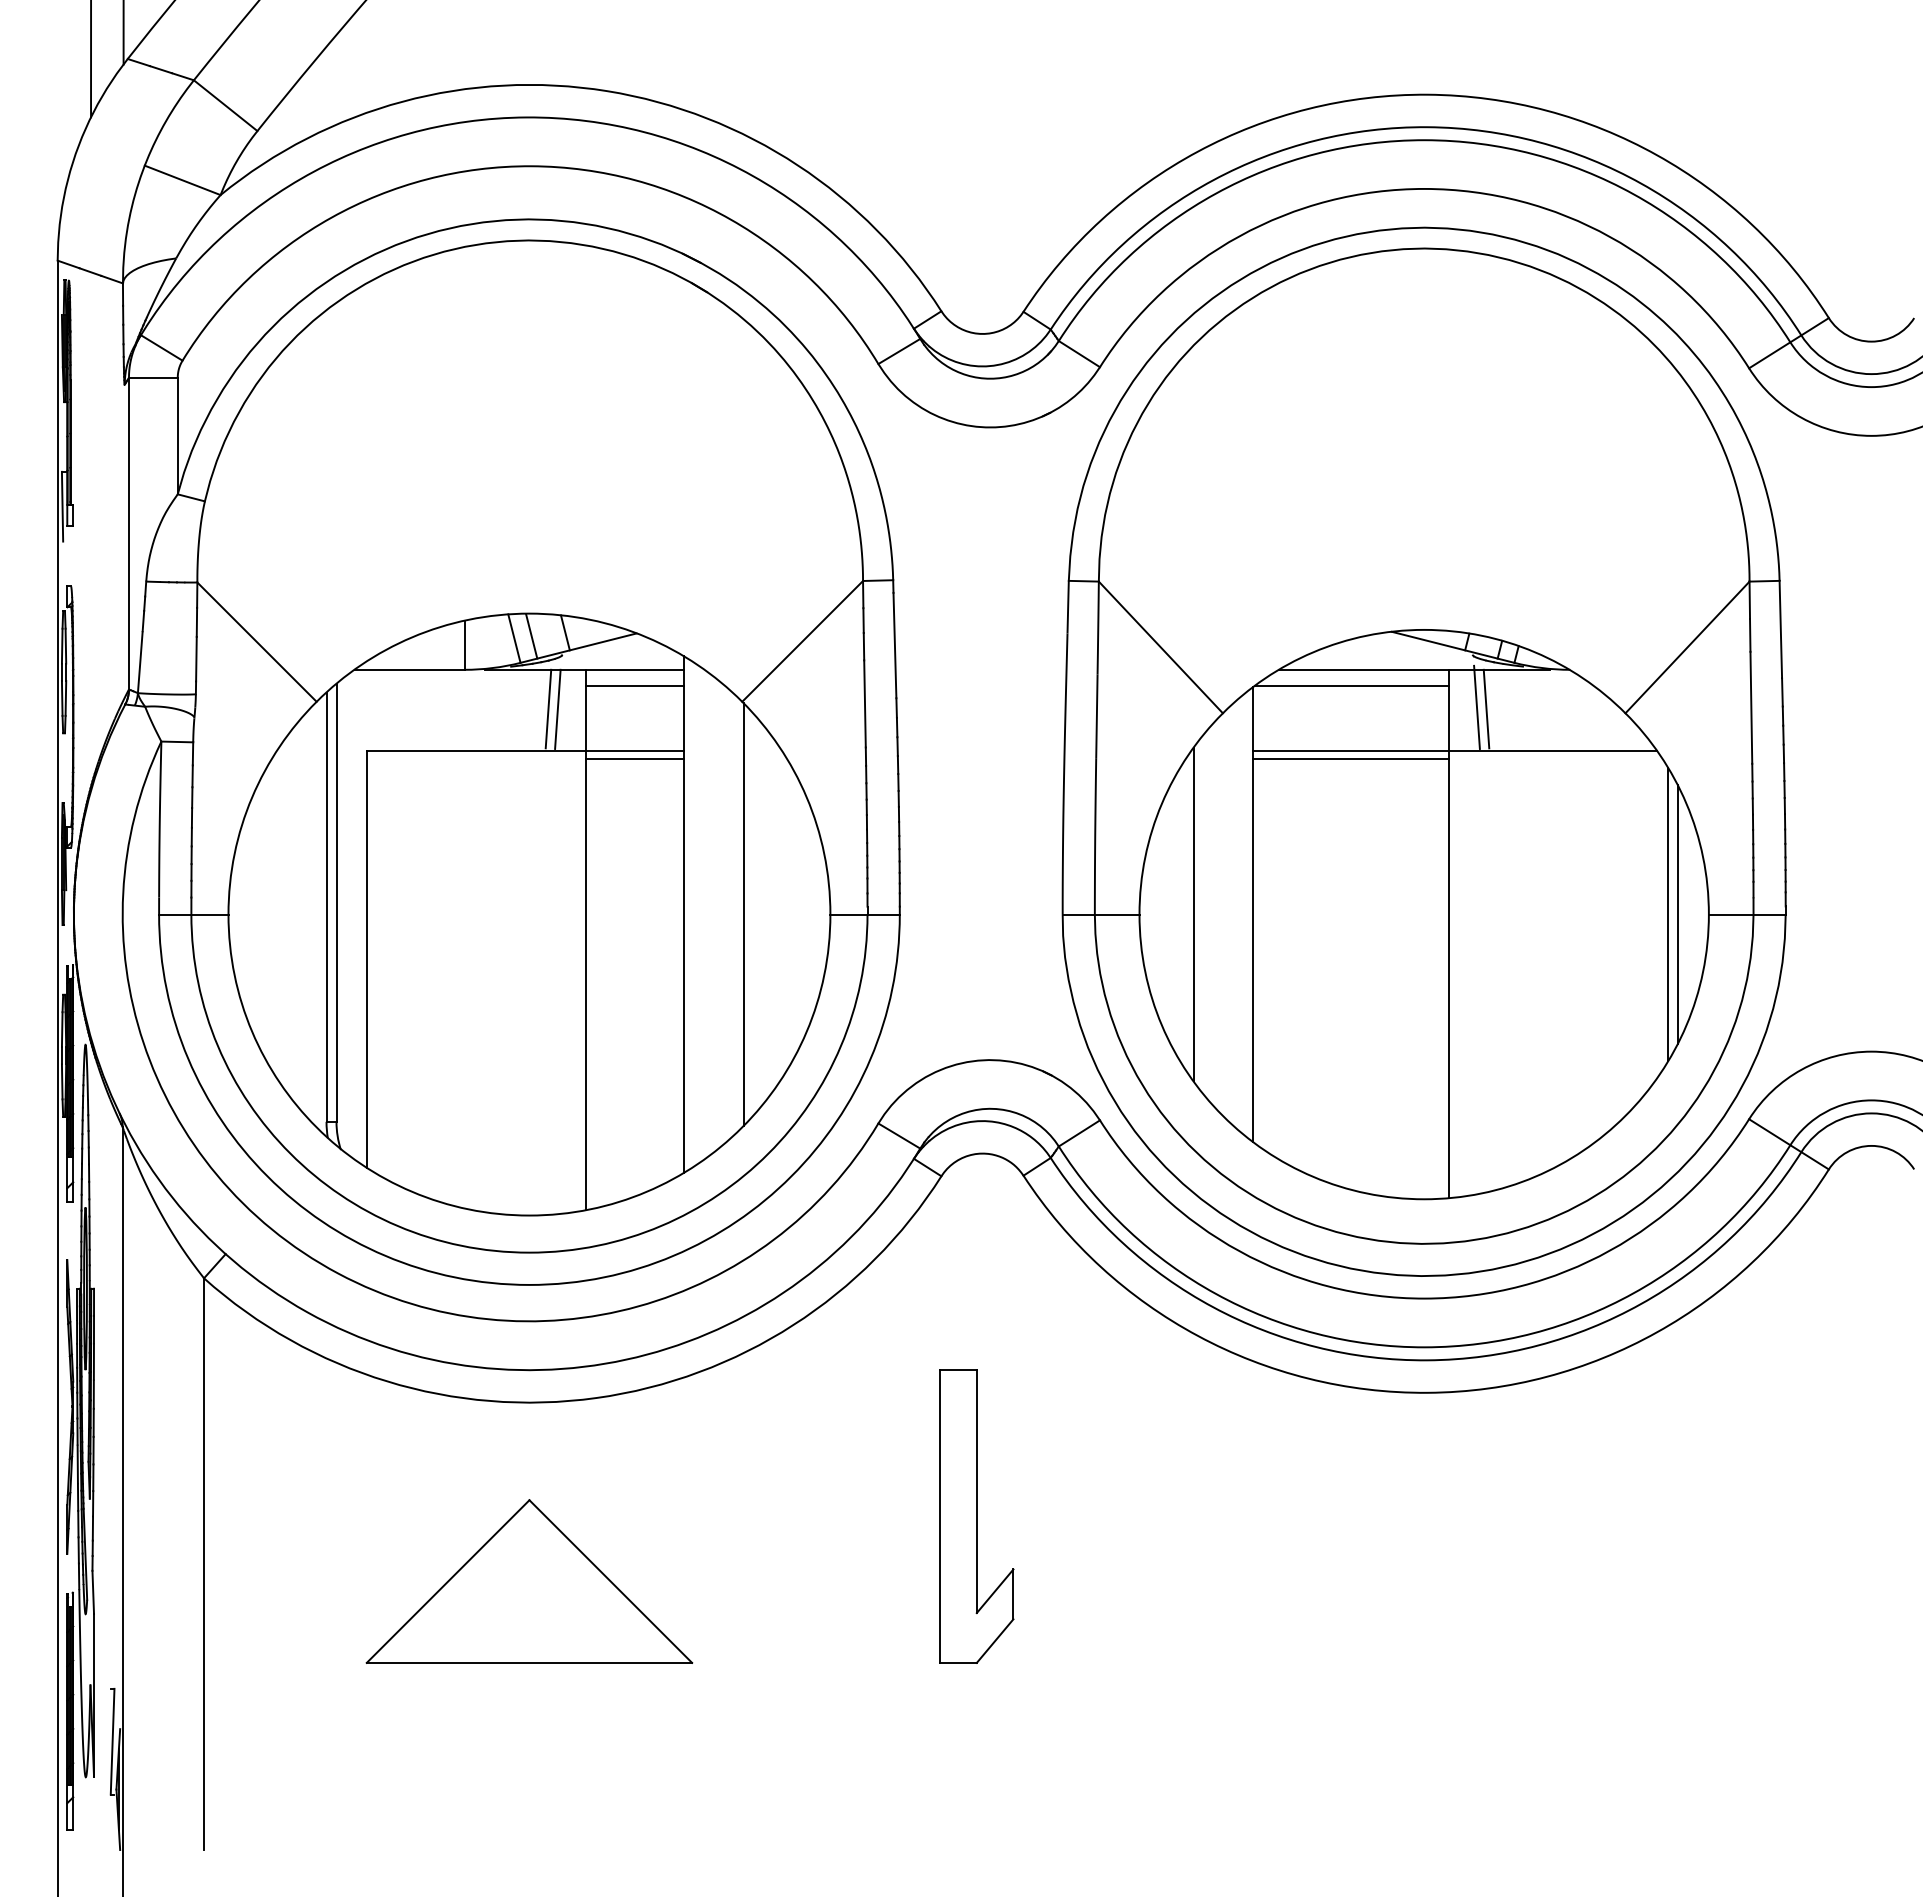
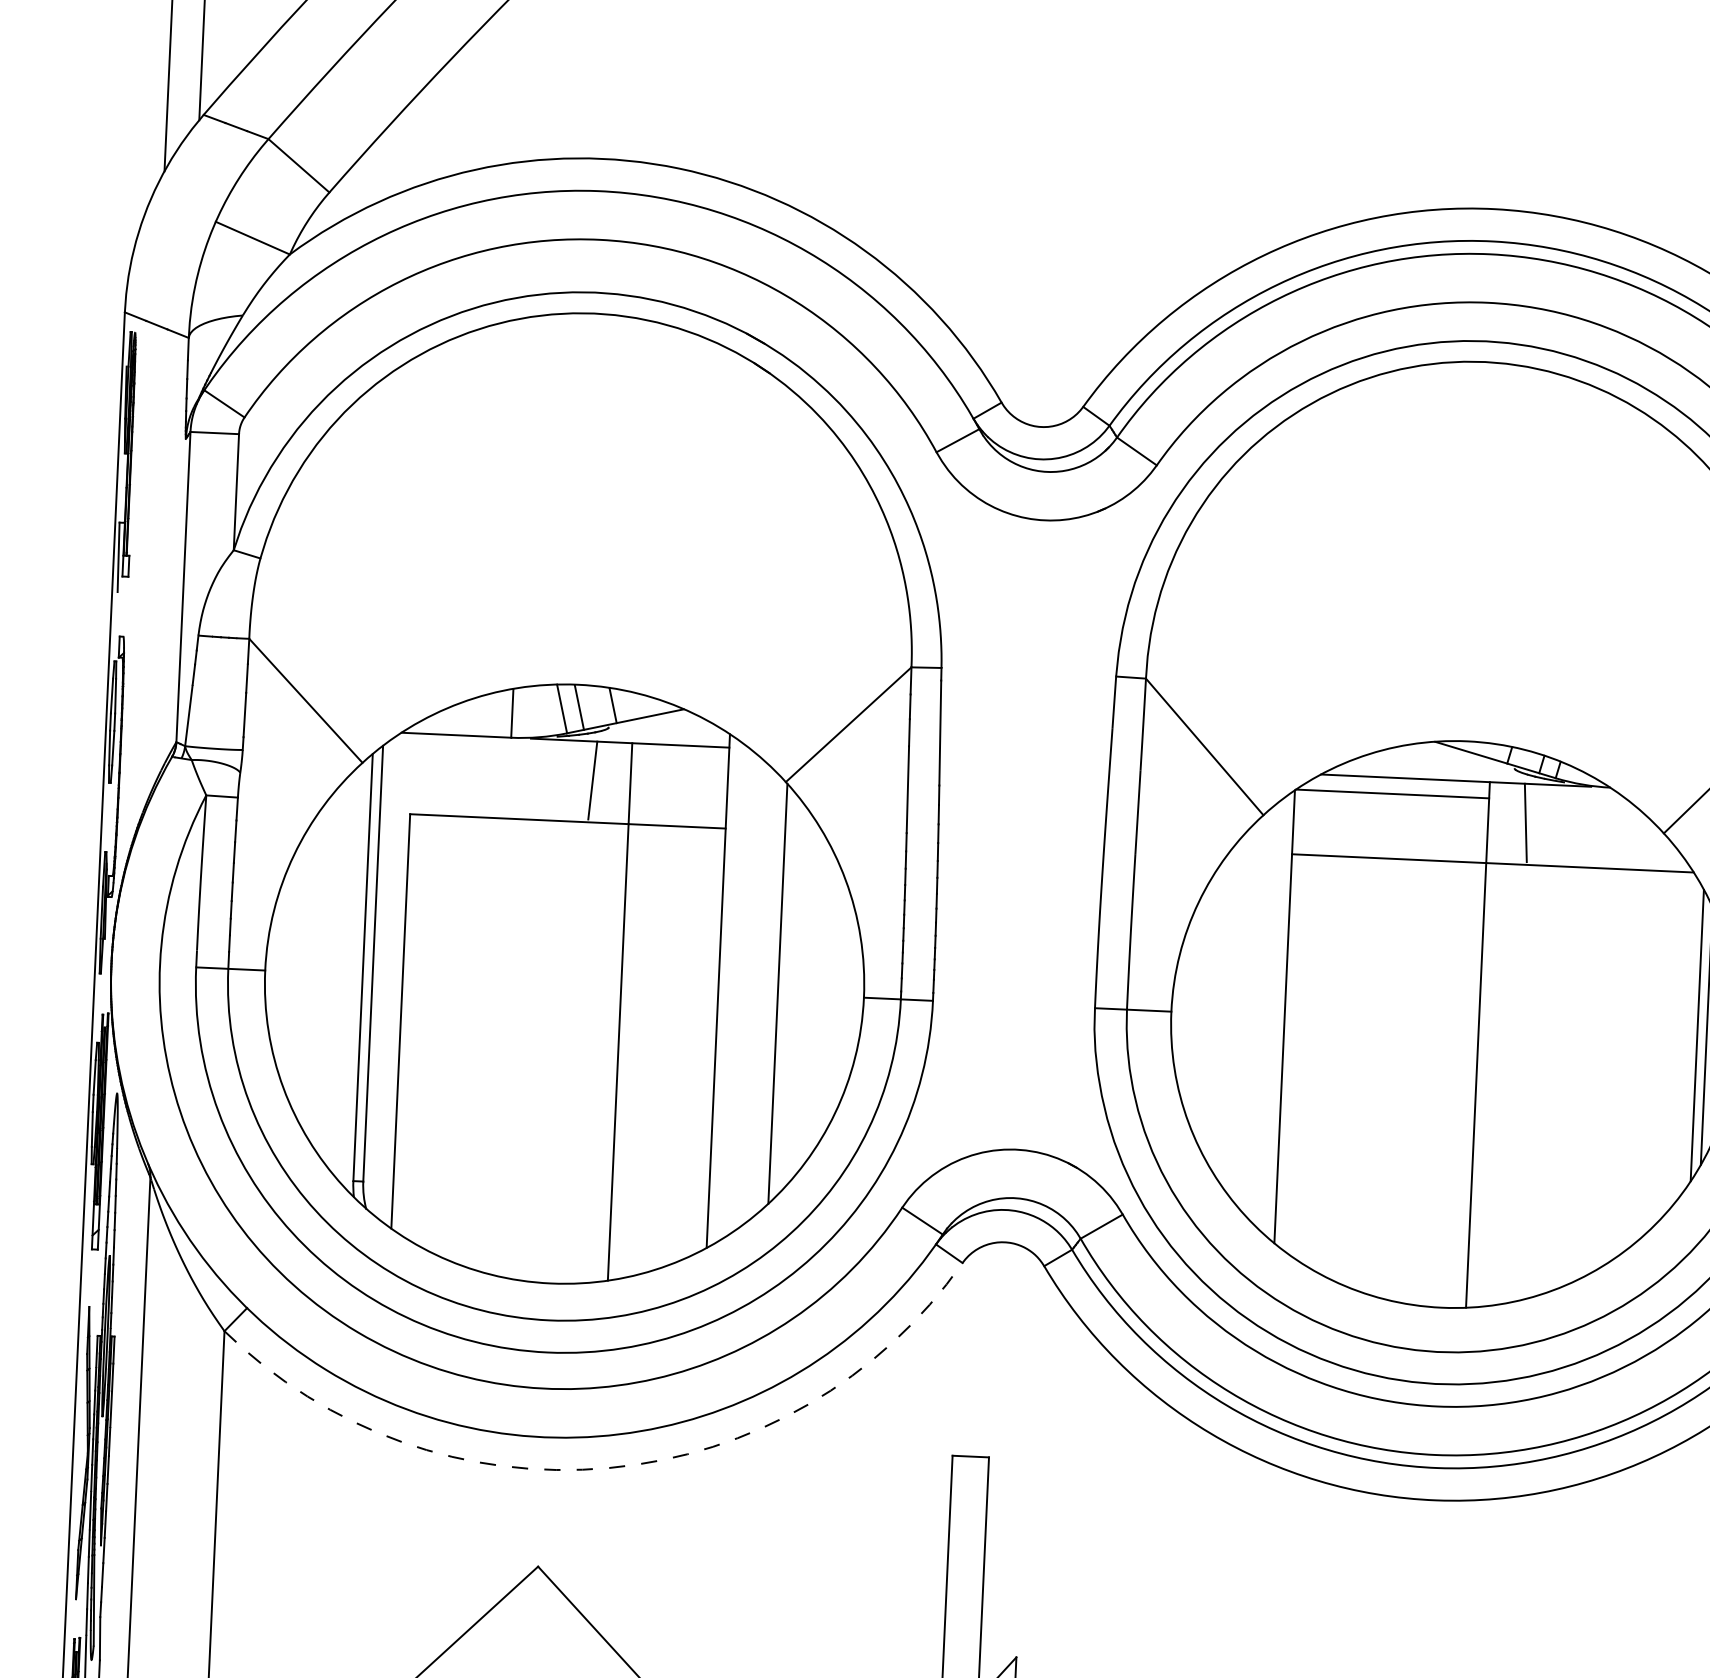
line: (635, 686) -> (680, 762), removed
line: (1476, 706) -> (1515, 819), removed
line: (557, 708) -> (601, 780), removed
line: (635, 759) -> (677, 834), removed
line: (1350, 759) -> (1388, 866), removed
line: (1193, 914) -> (1225, 1014), removed
arc: (596, 1398) -> (609, 1468), solid -> dashed

